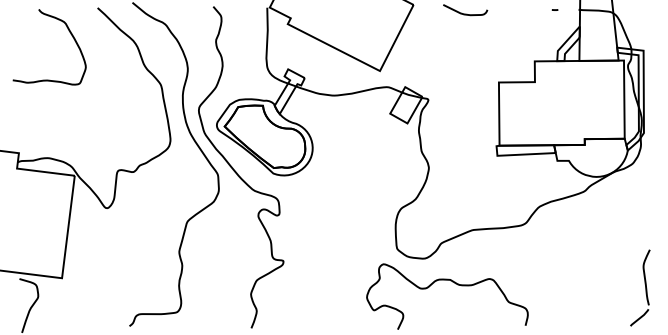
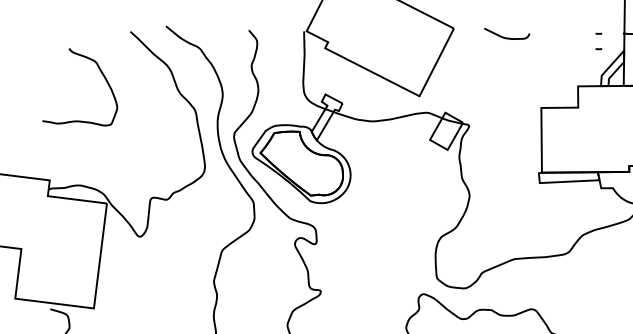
line: (554, 24) -> (598, 48), added
curve: (70, 34) -> (101, 74), moved

